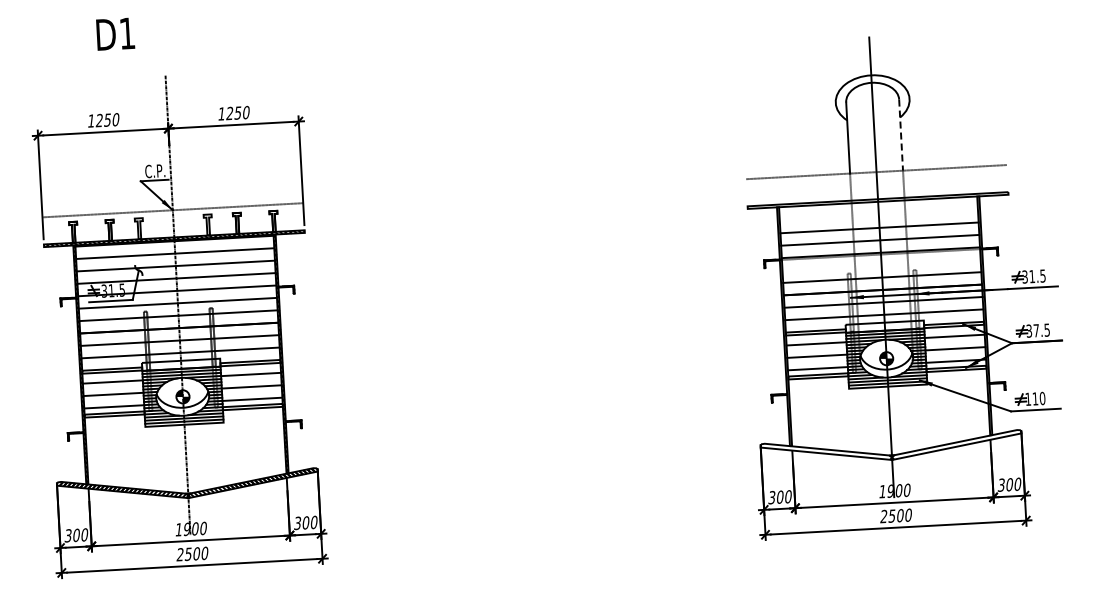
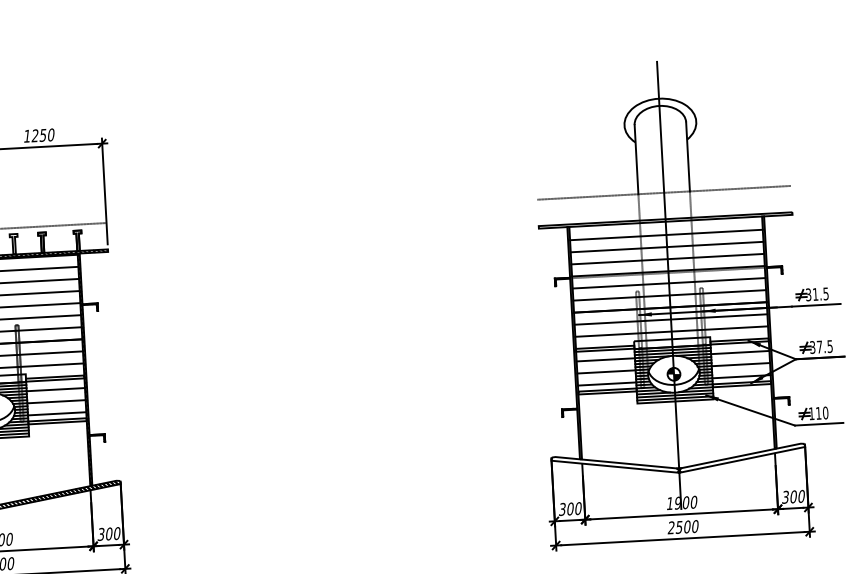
line: (901, 135) -> (688, 157), dashed -> solid
line: (878, 215) -> (666, 235), added
line: (881, 264) -> (668, 282), added

